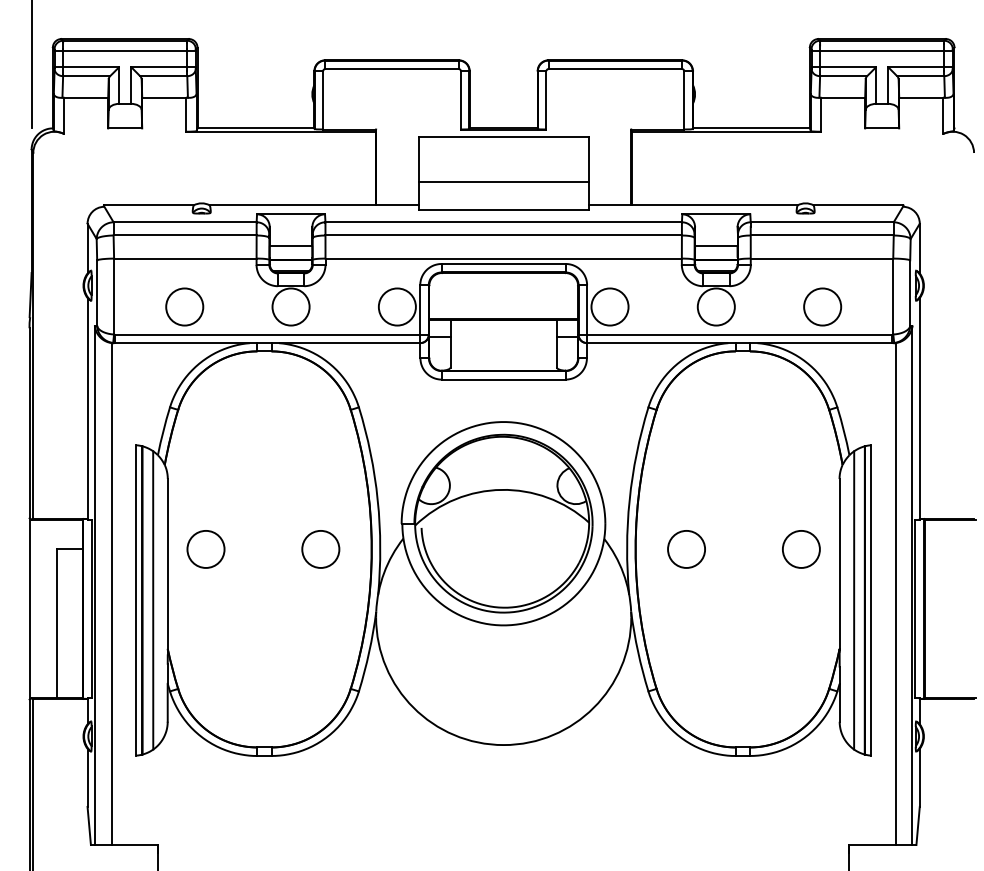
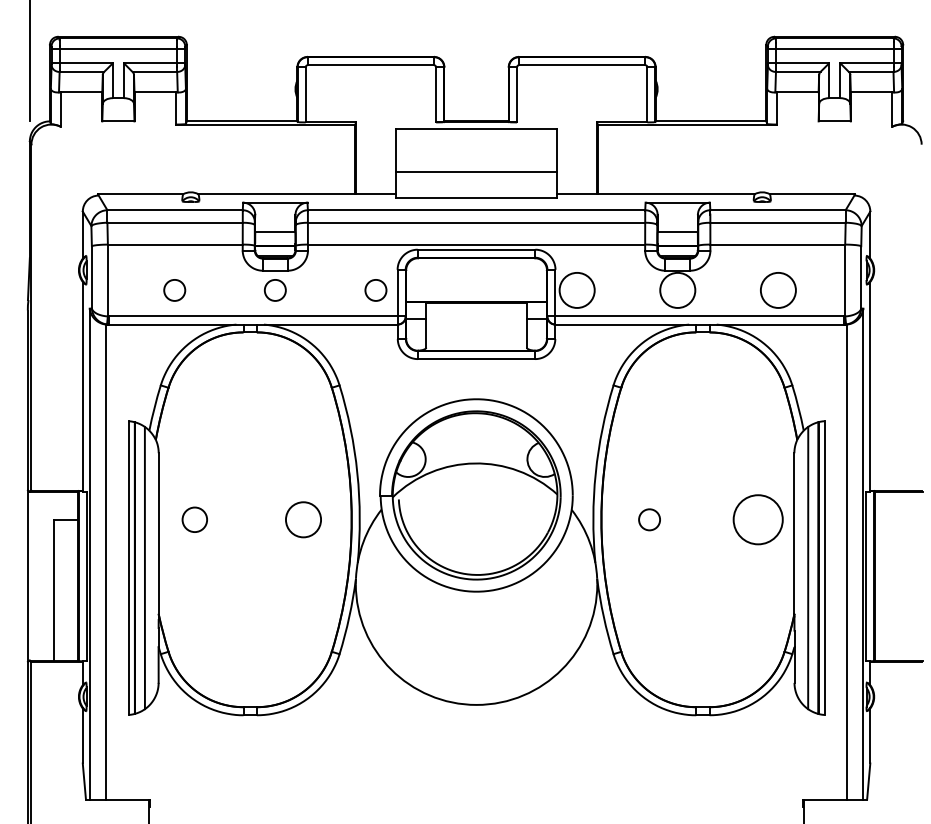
circle: (184, 306) -> (174, 289), size x0.6
circle: (290, 306) -> (274, 289), size x0.6
circle: (396, 306) -> (375, 289), size x0.6
circle: (205, 549) -> (194, 519), size x0.7
circle: (686, 549) -> (649, 519), size x0.6
circle: (801, 549) -> (758, 519), size x1.4

